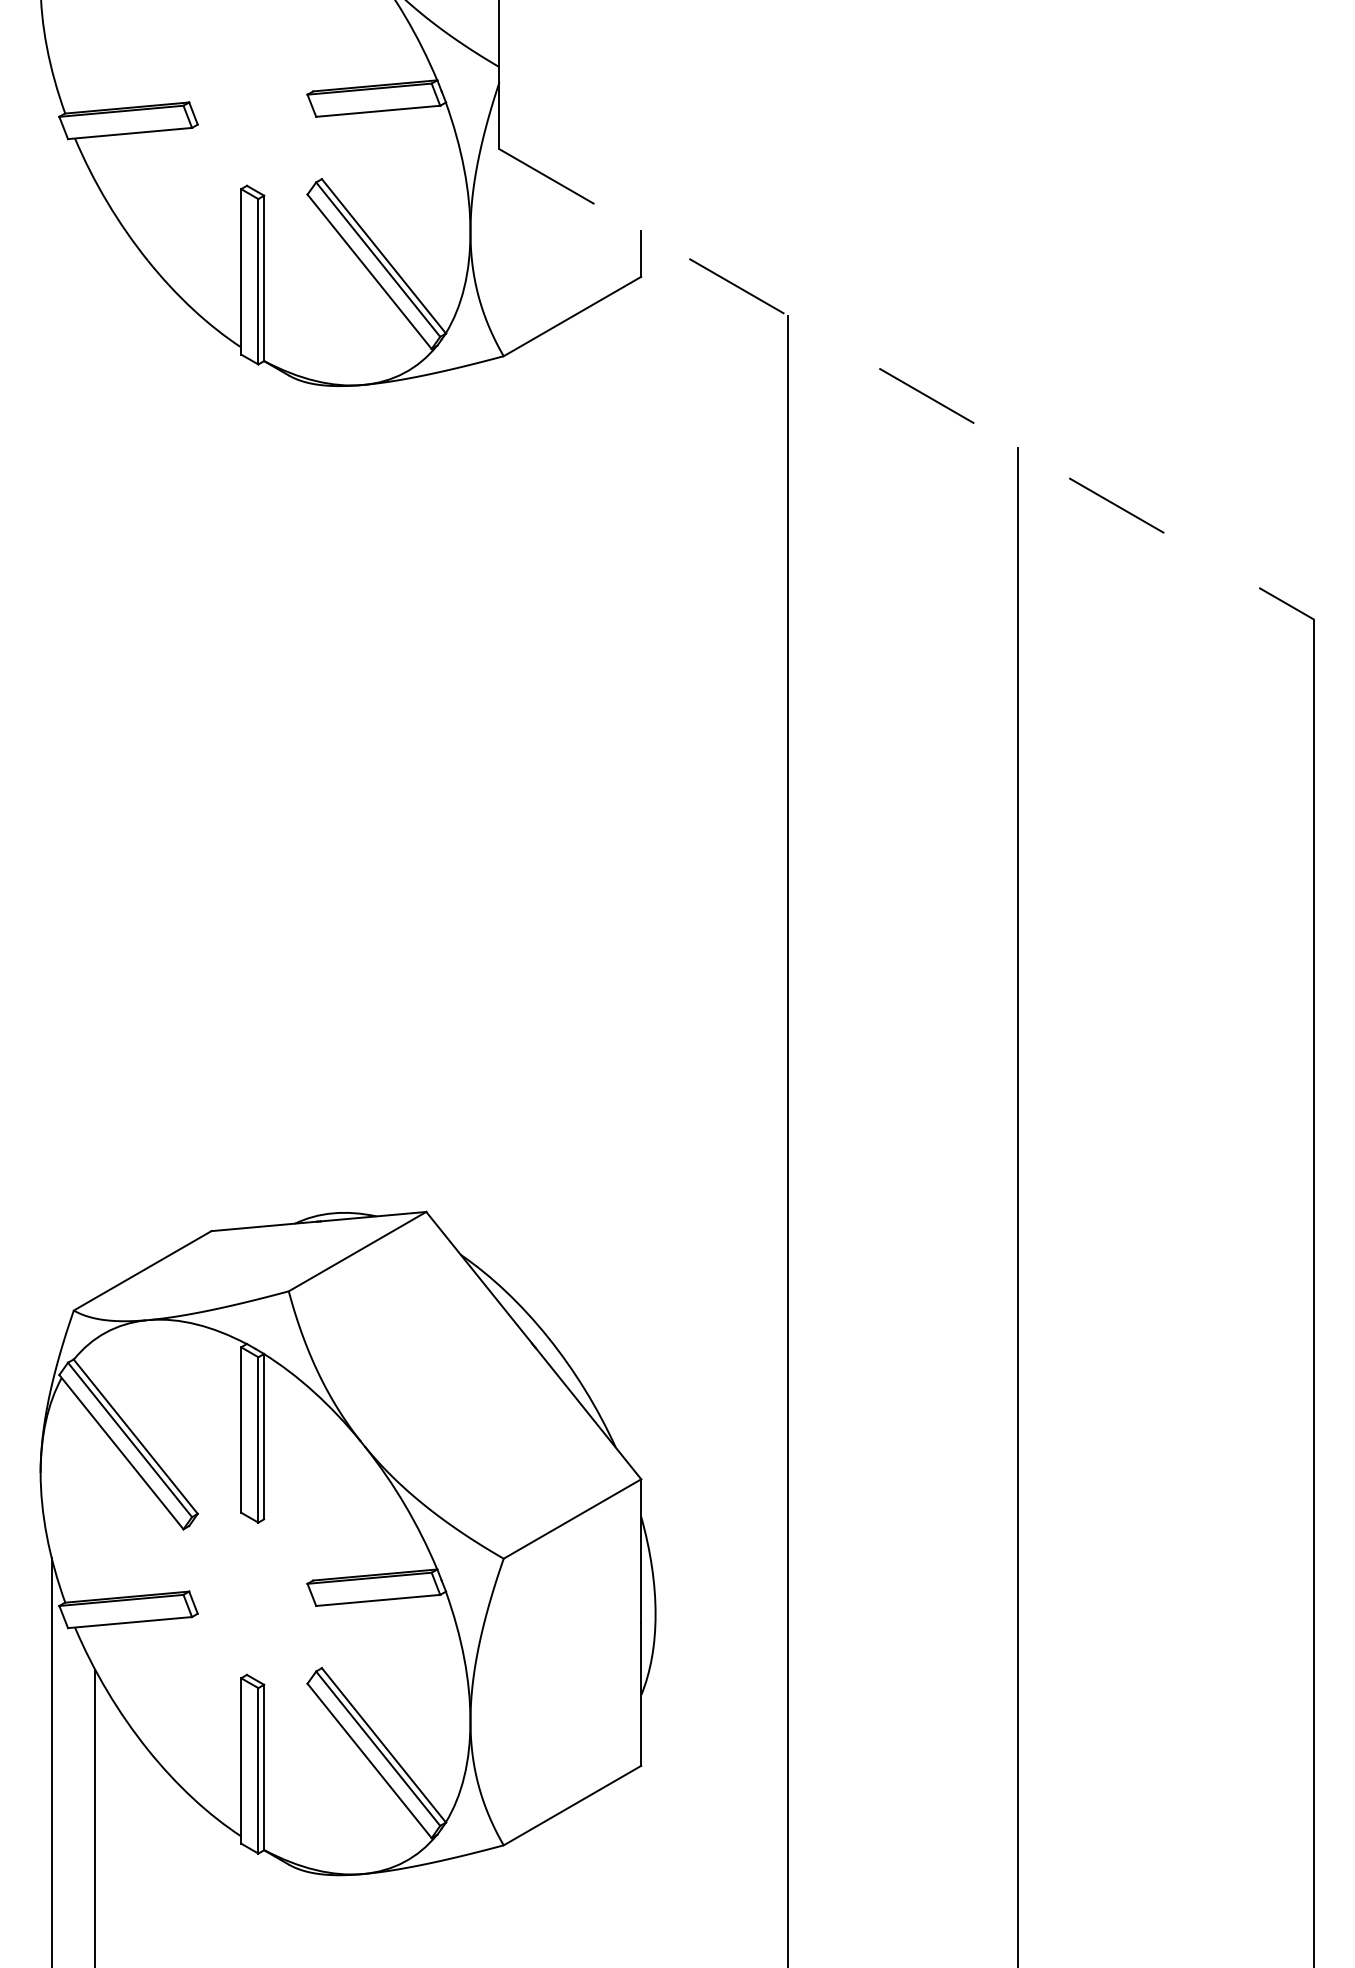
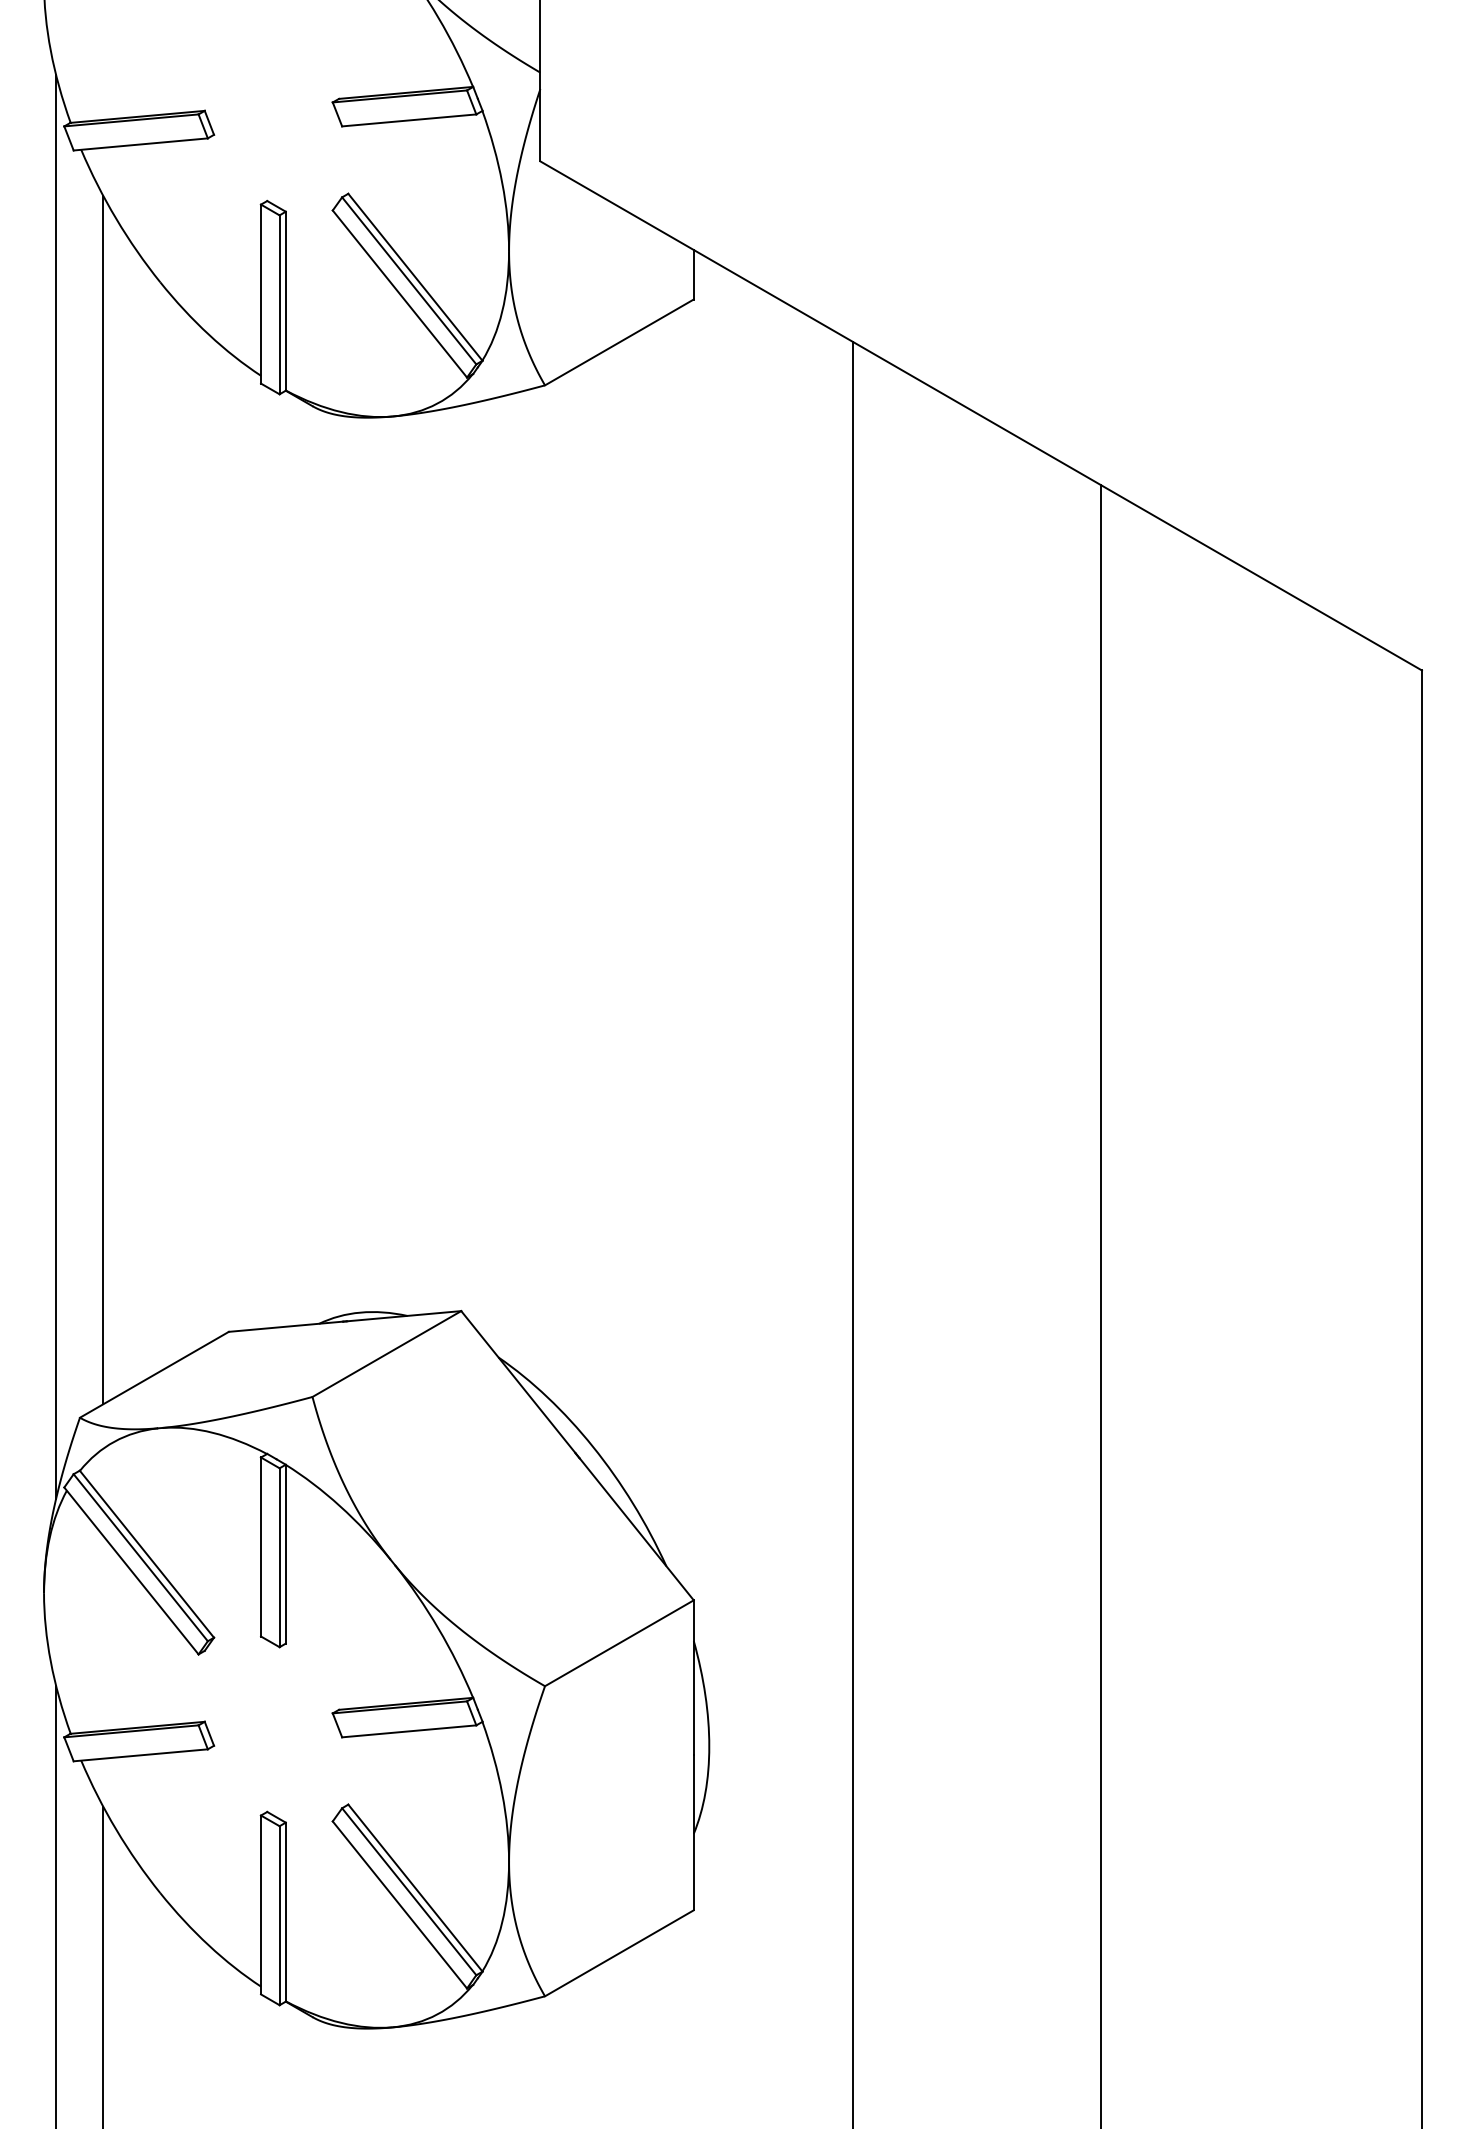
line: (906, 384) -> (980, 415), dashed -> solid
line: (51, 726) -> (55, 785), added
line: (95, 739) -> (103, 799), added

